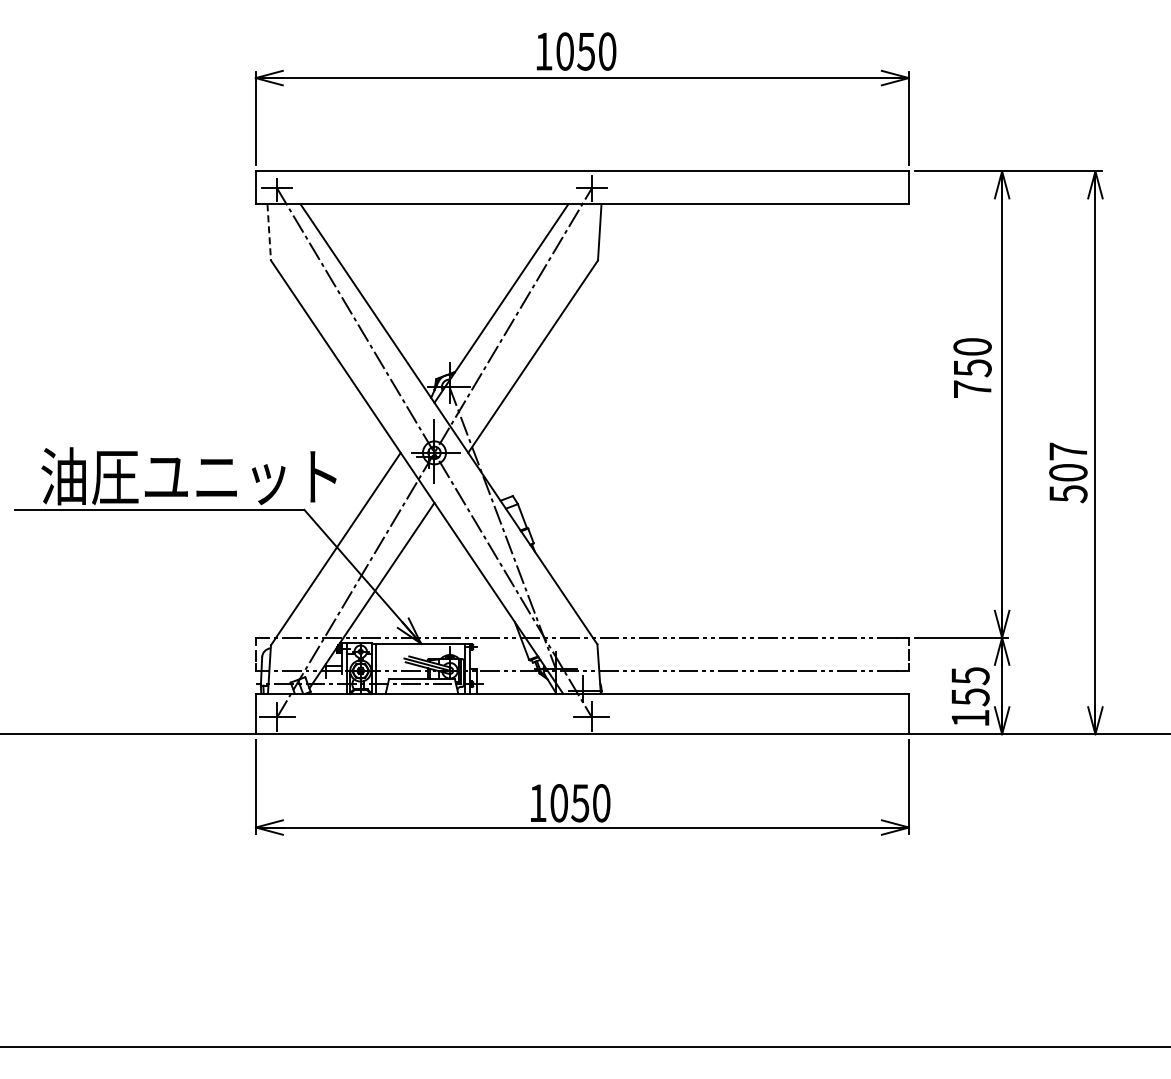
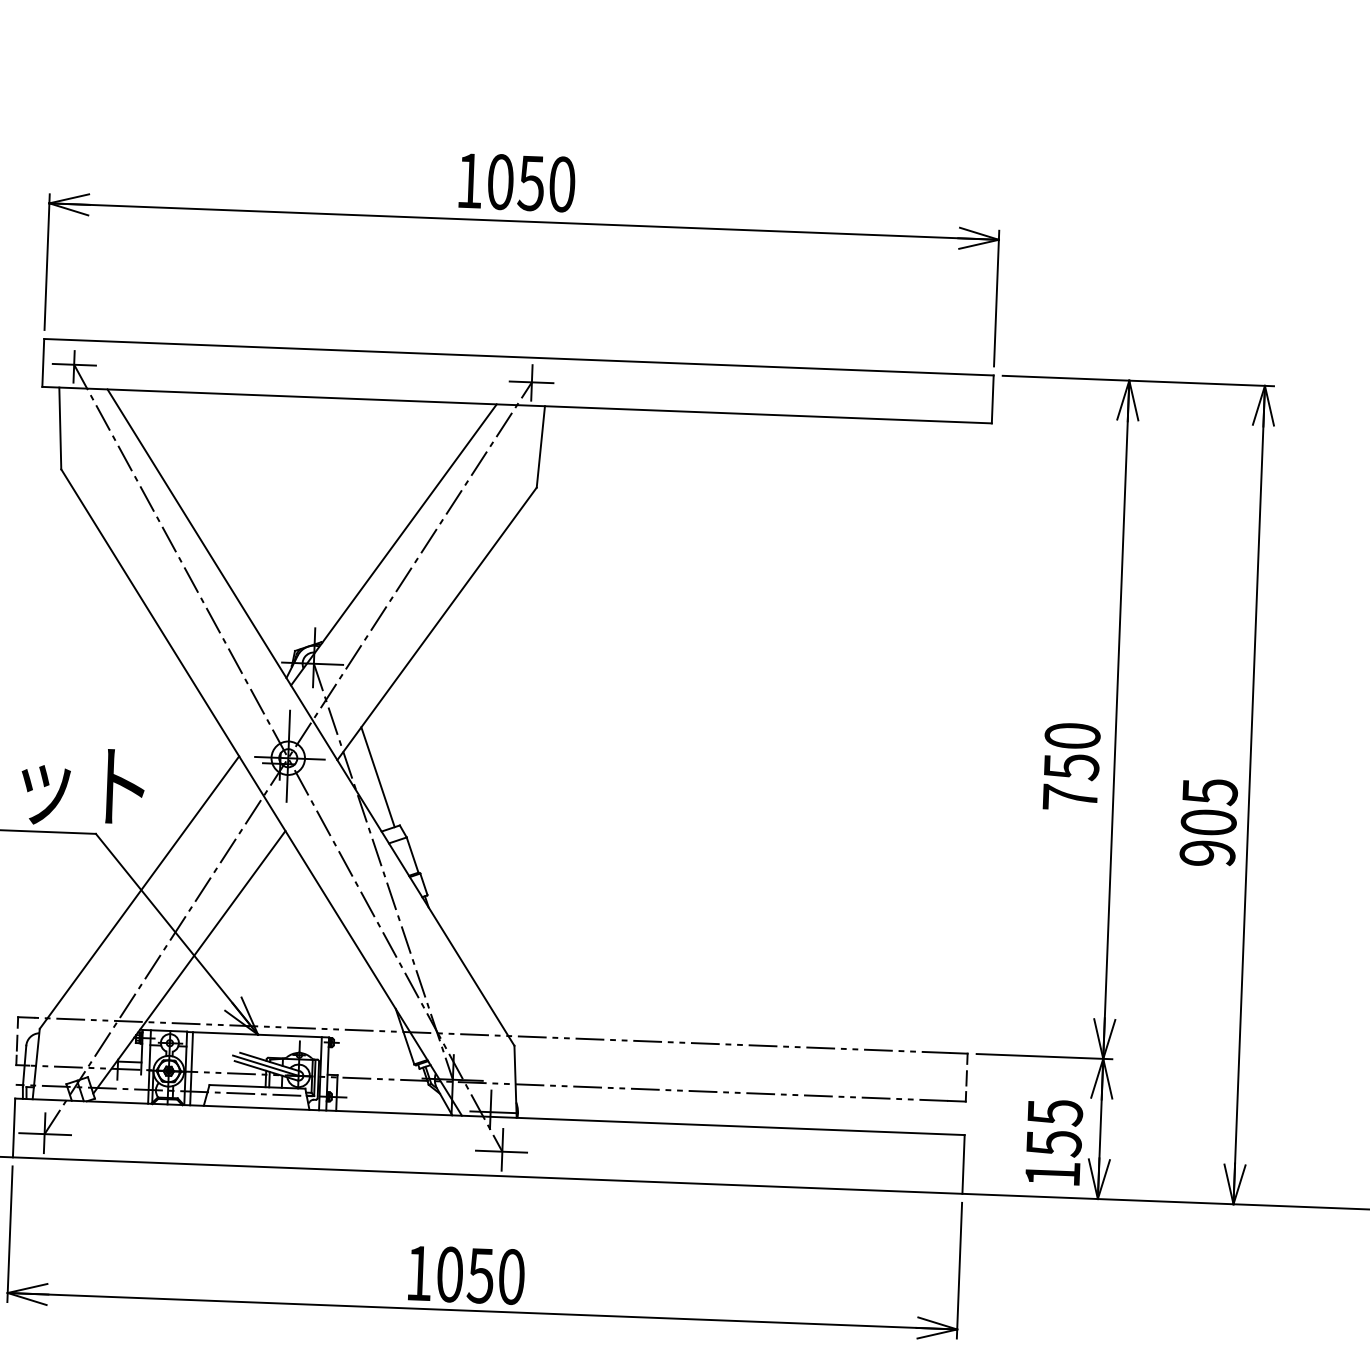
line: (269, 232) -> (60, 428), dashed -> solid
text: (972, 367) -> (1071, 765), moved
line: (496, 463) -> (377, 777), added
text: (1068, 472) -> (1208, 822), 507 -> 905

